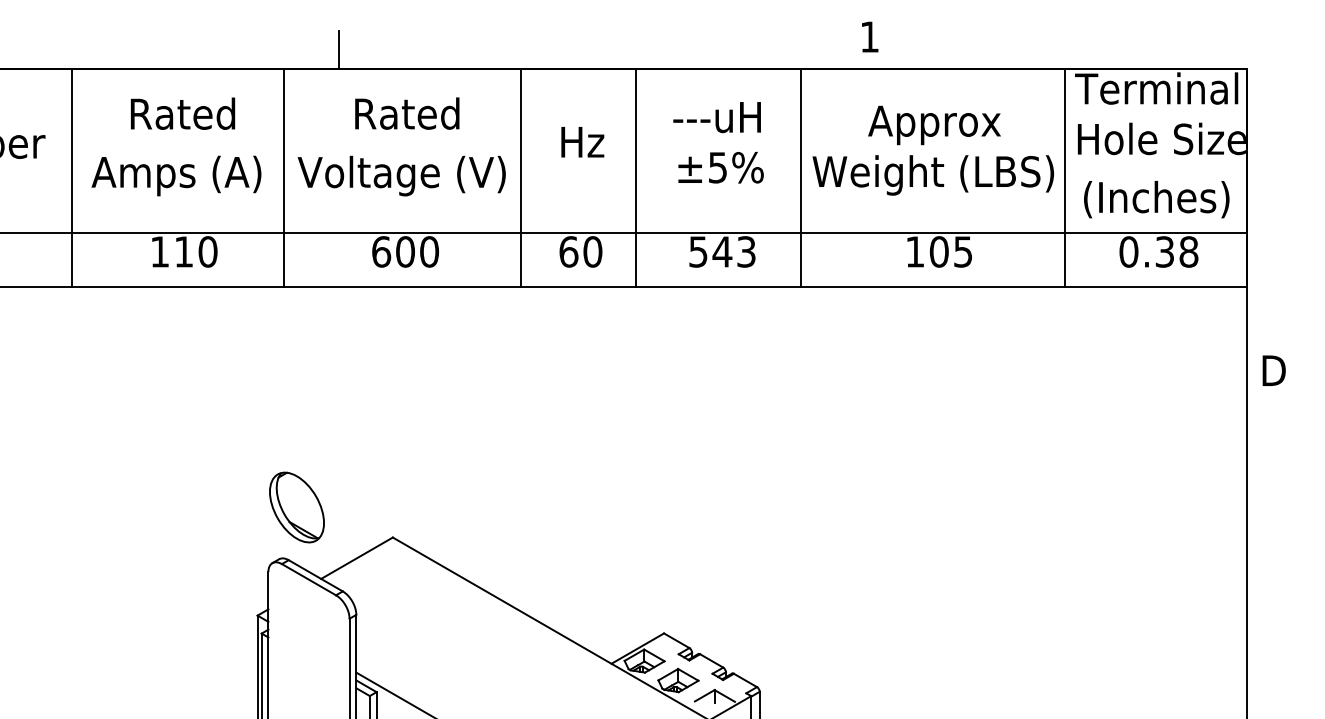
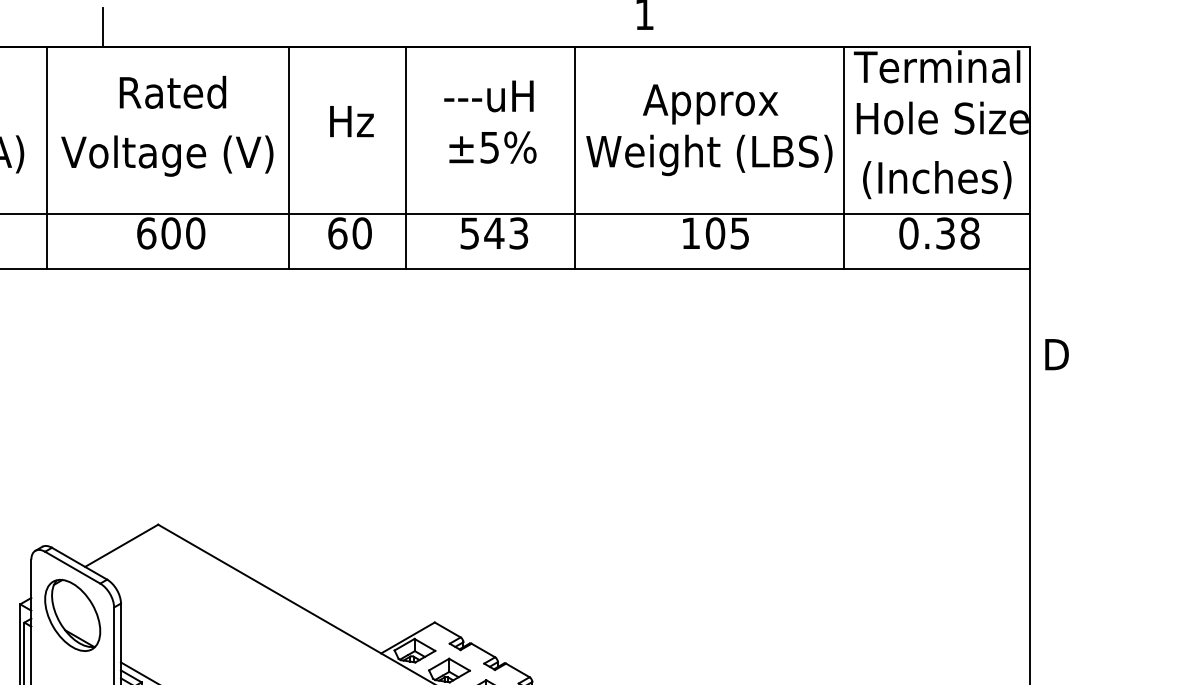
part: (296, 507) -> (72, 615), moved

